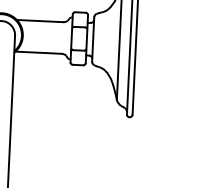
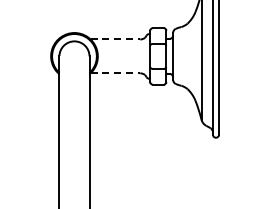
line: (40, 21) -> (115, 39), solid -> dashed
line: (38, 52) -> (115, 73), solid -> dashed

